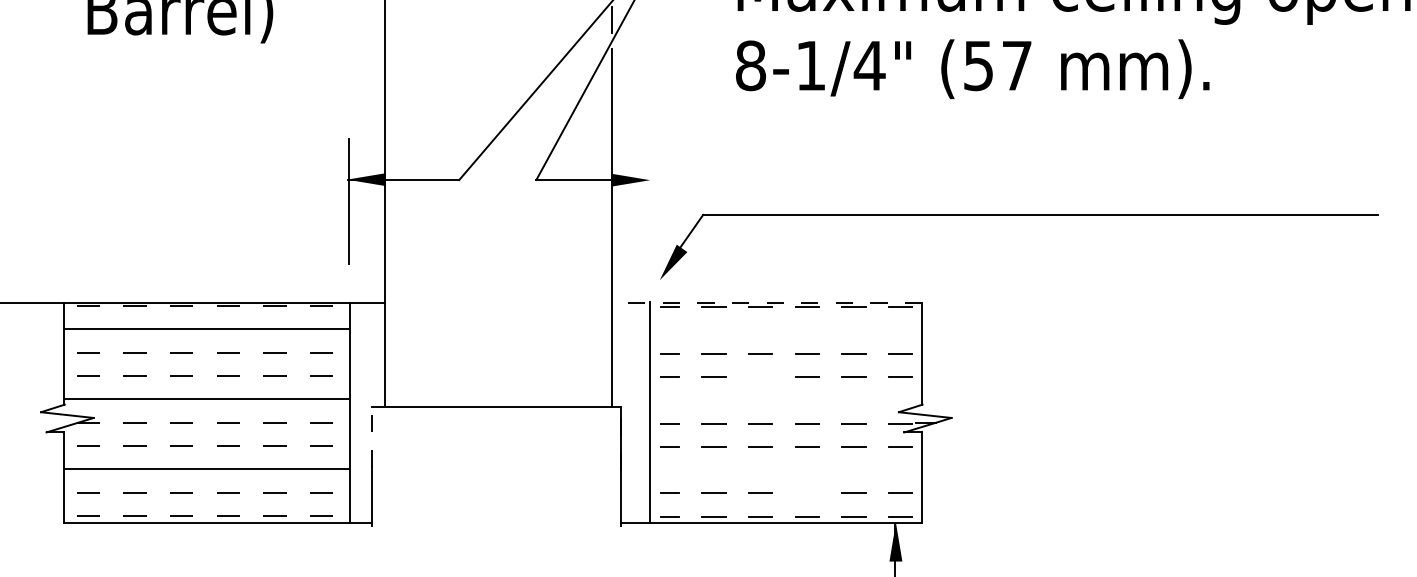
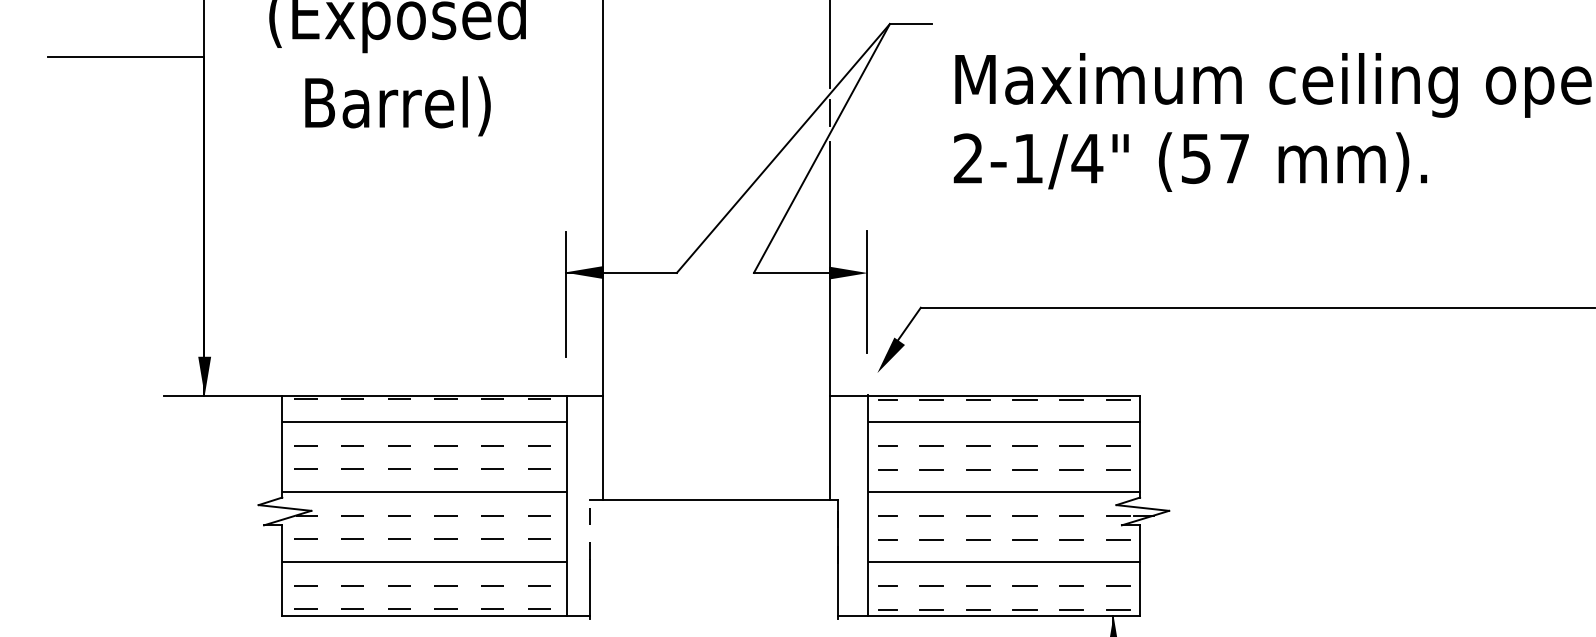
text: (750, 65) -> (968, 158), 8-1/4" -> 2-1/4"
line: (649, 199) -> (867, 292), added
line: (766, 302) -> (984, 395), dashed -> solid
line: (785, 329) -> (1003, 422), added
line: (760, 376) -> (978, 469), added
line: (785, 399) -> (1003, 492), added
line: (785, 469) -> (1003, 562), added
line: (806, 492) -> (1024, 585), added

